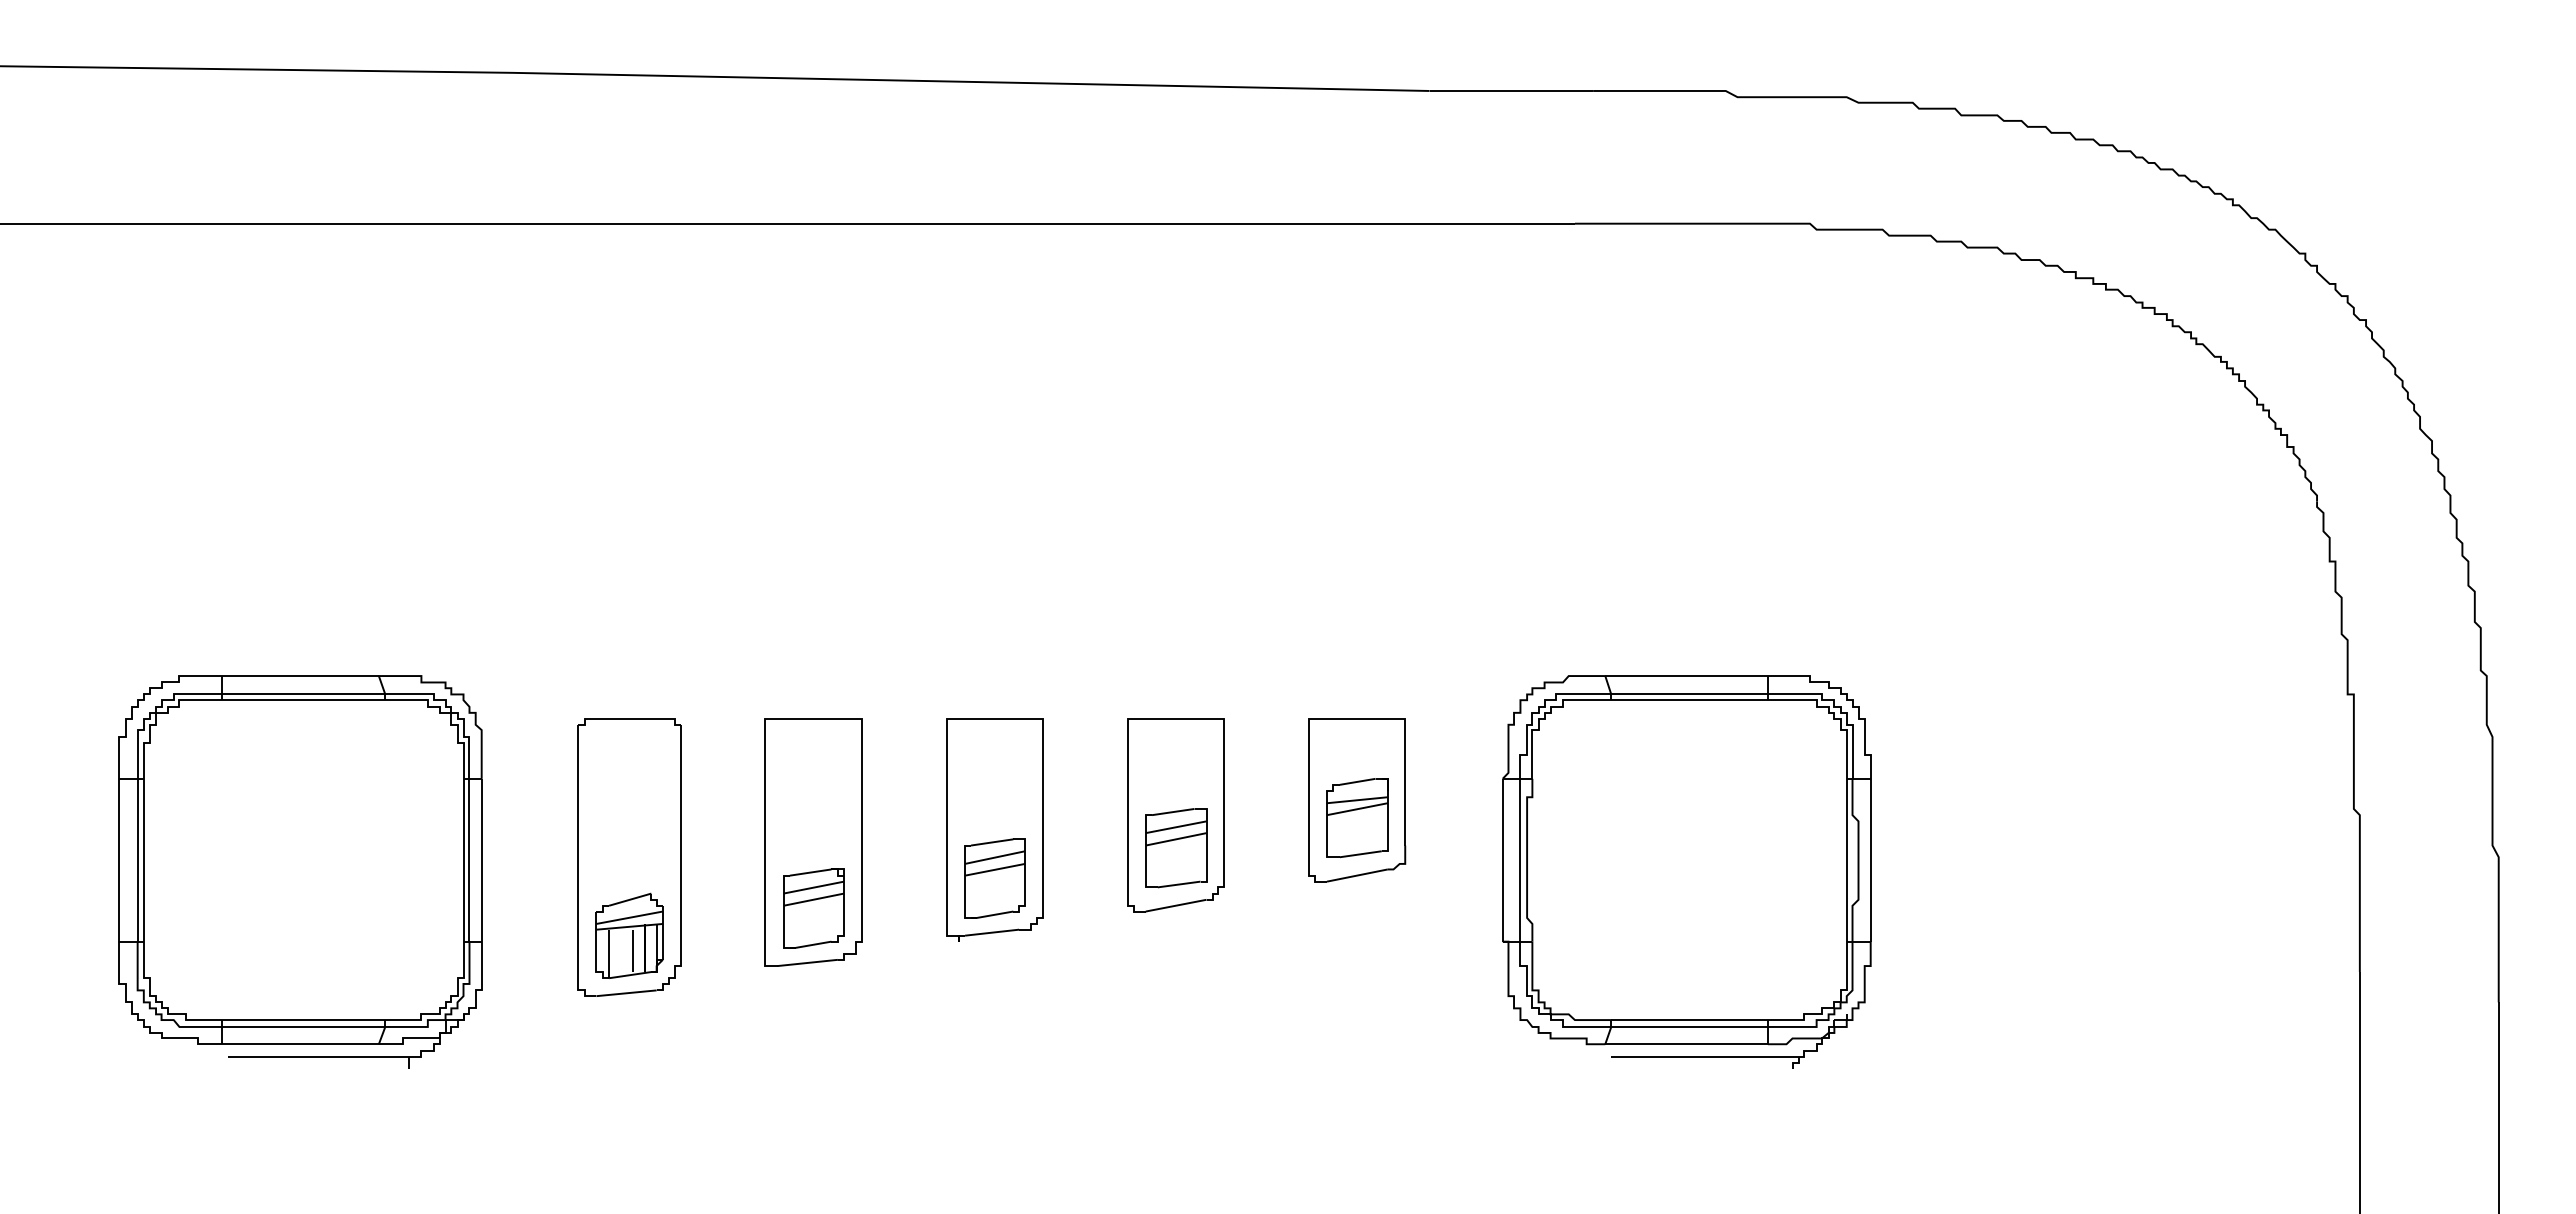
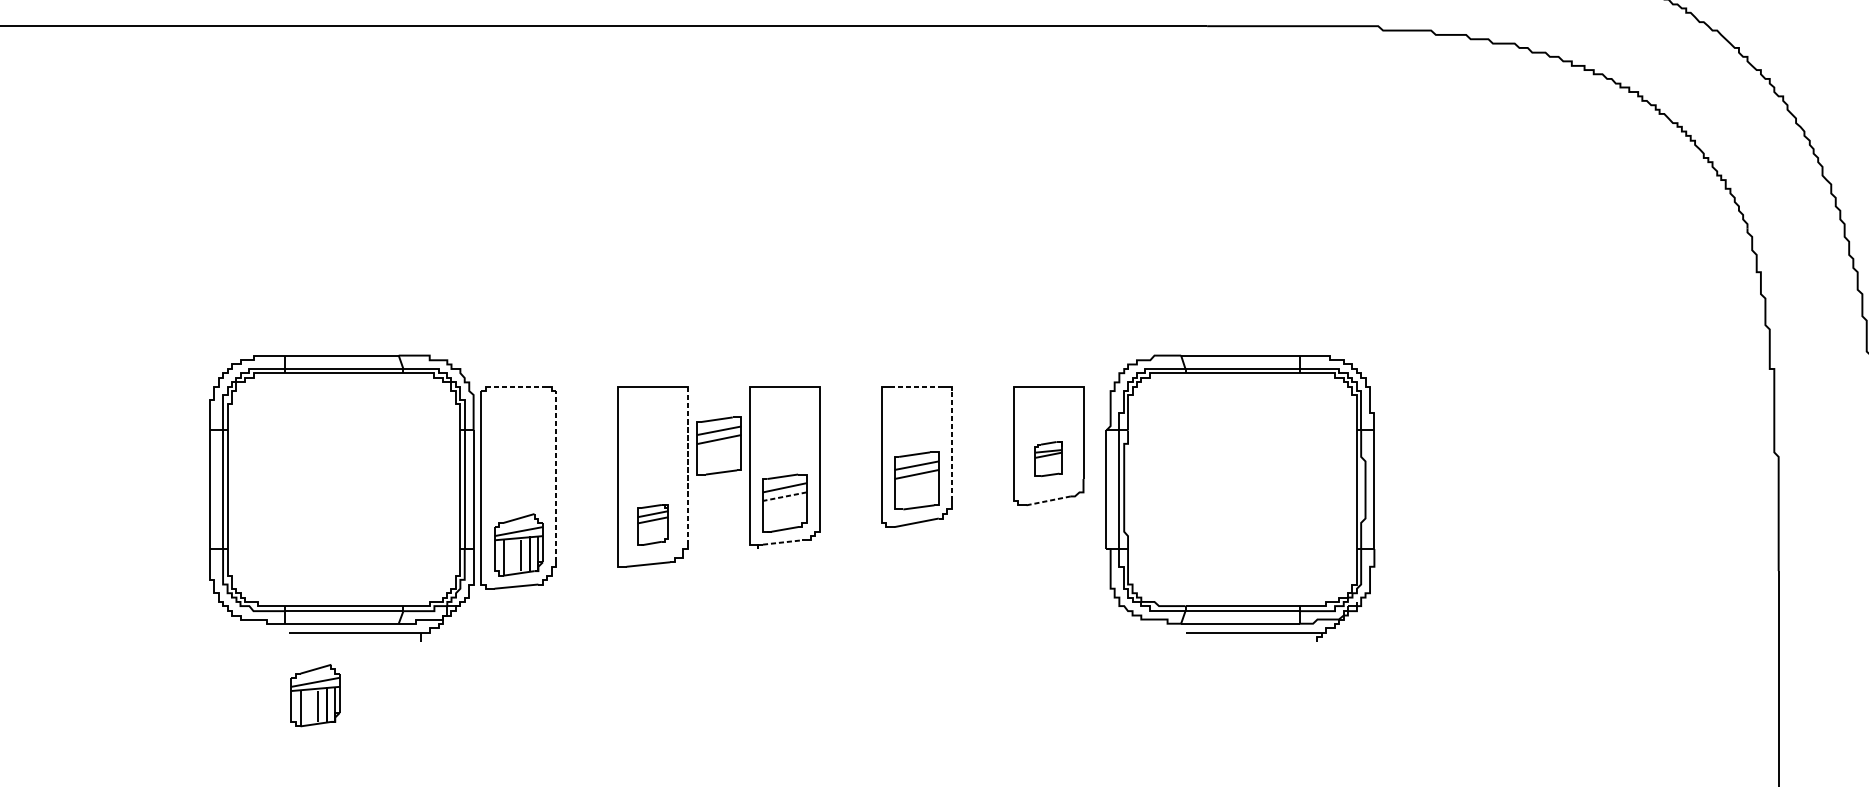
line: (629, 718) -> (518, 386), solid -> dashed
line: (1175, 718) -> (916, 386), solid -> dashed
line: (1224, 799) -> (951, 445), solid -> dashed
part: (905, 800) -> (719, 446), added
part: (1357, 818) -> (1048, 459), size x0.6
line: (862, 829) -> (688, 467), solid -> dashed
line: (680, 842) -> (555, 476), solid -> dashed
line: (995, 869) -> (785, 496), solid -> dashed
part: (300, 871) -> (341, 497), moved
part: (1686, 871) -> (1240, 497), moved
line: (1357, 875) -> (1048, 500), solid -> dashed
part: (813, 908) -> (652, 524), size x0.7
line: (992, 932) -> (782, 542), solid -> dashed
part: (350, 1142) -> (315, 695), added

